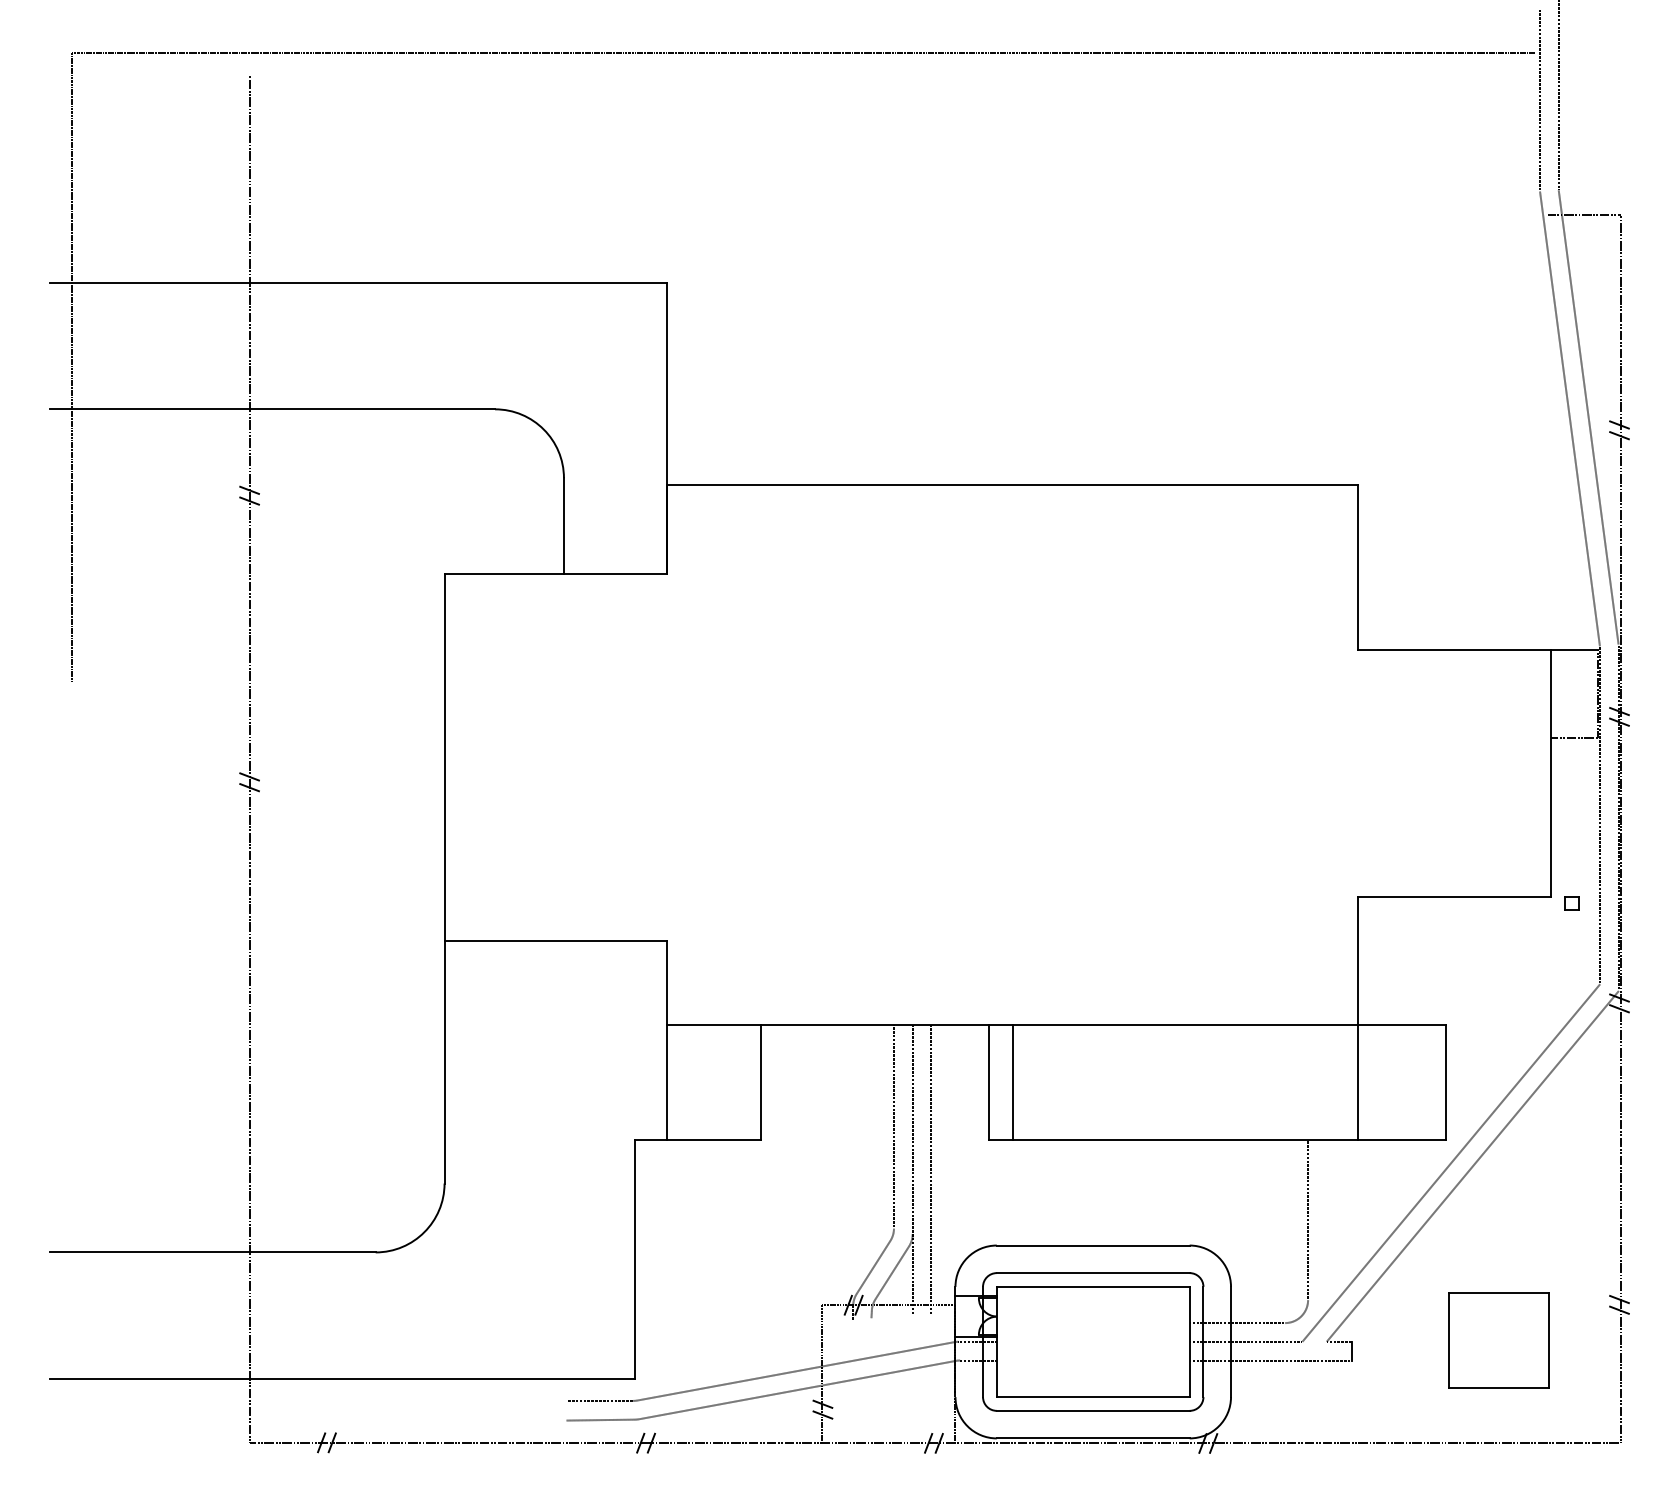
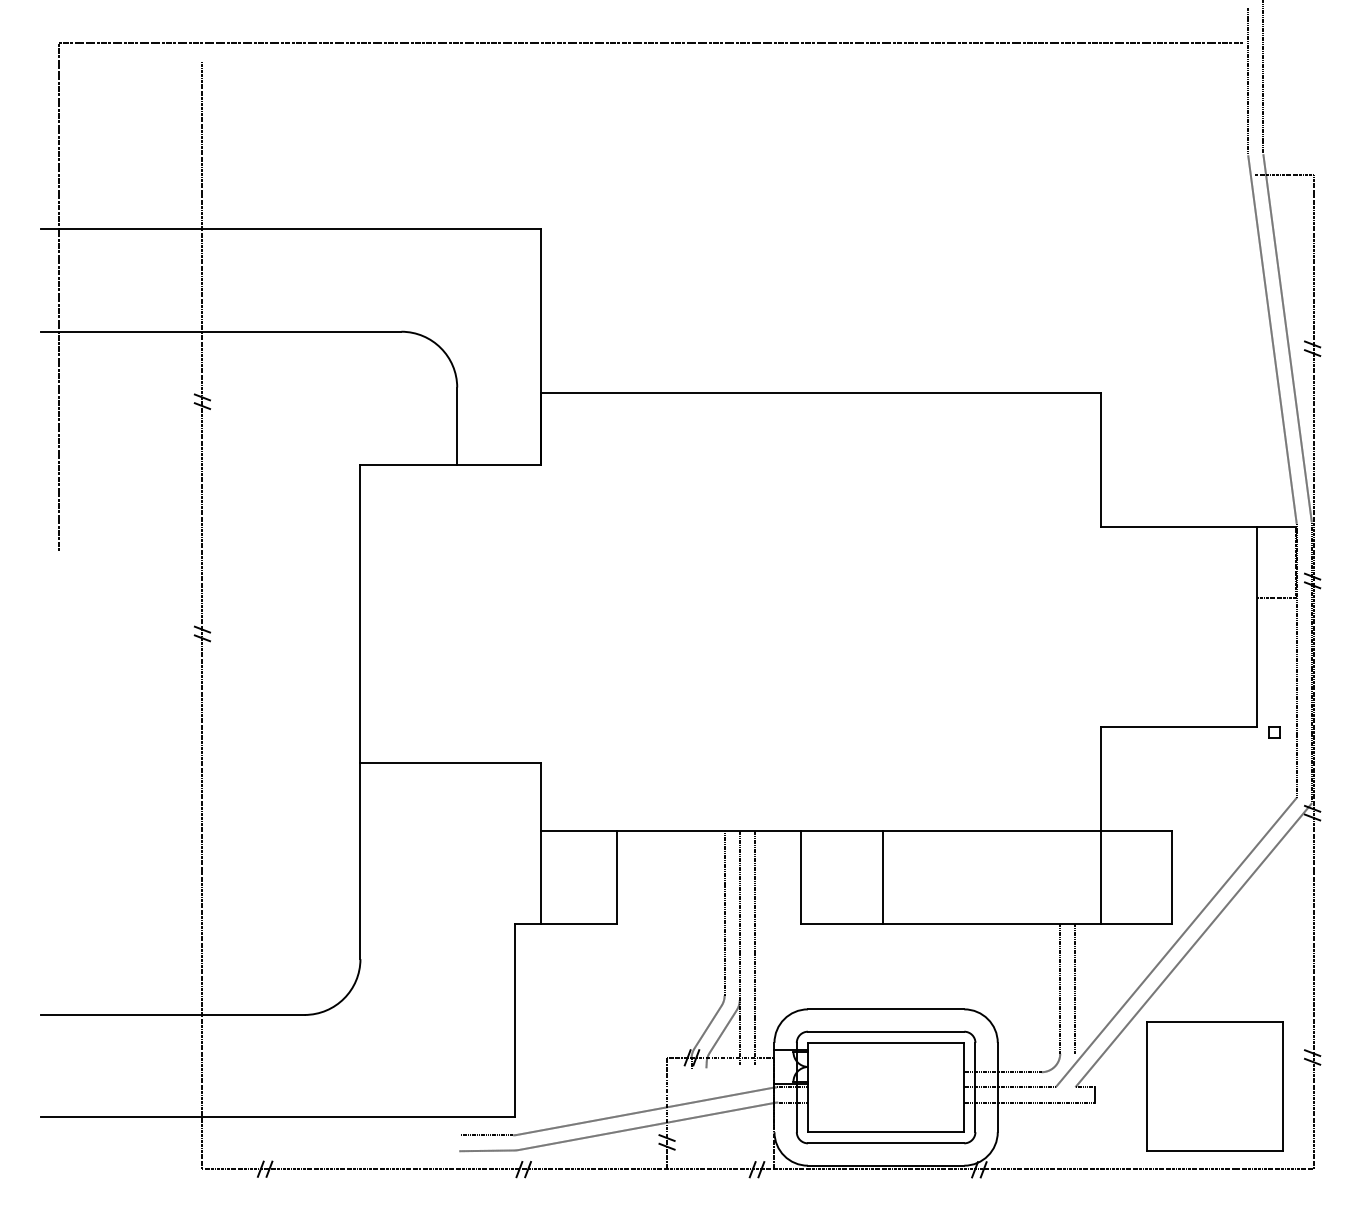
line: (1013, 1081) -> (883, 876), moved
line: (1326, 1219) -> (1075, 988), added
part: (1498, 1340) -> (1214, 1086), size x1.67

